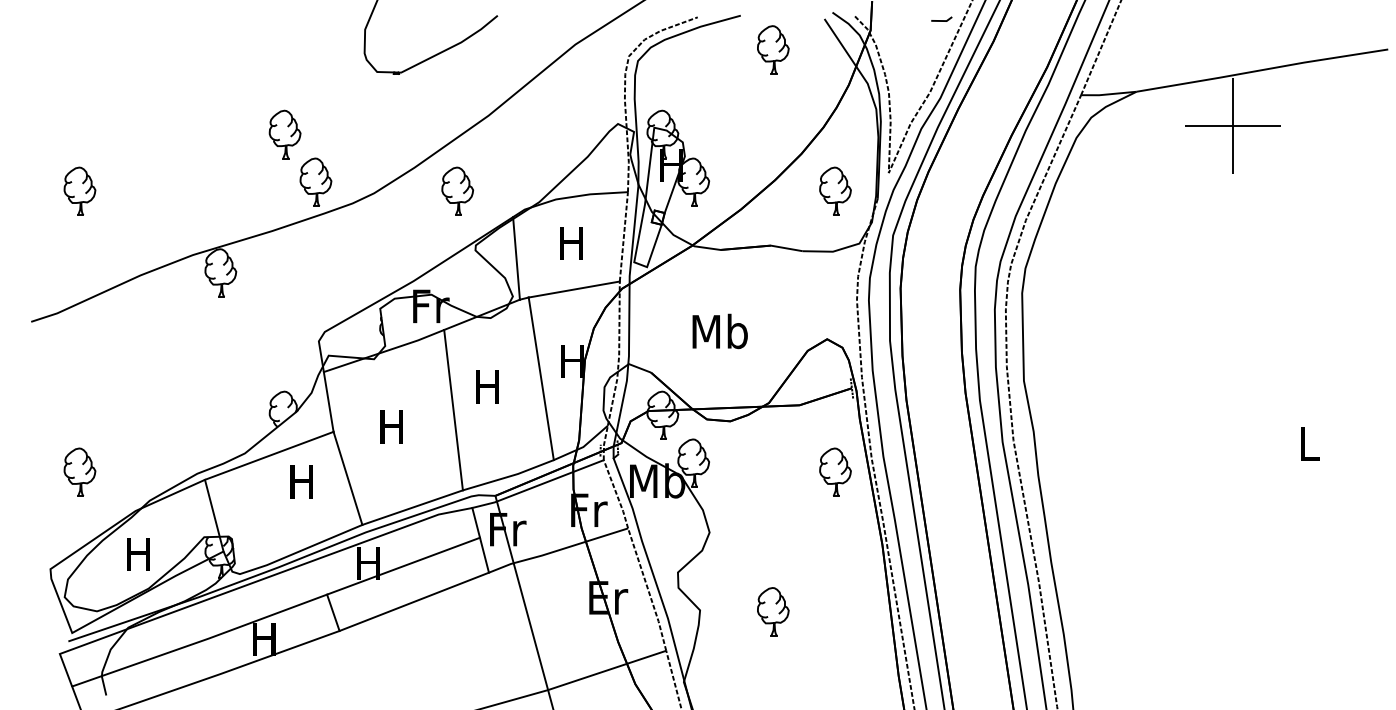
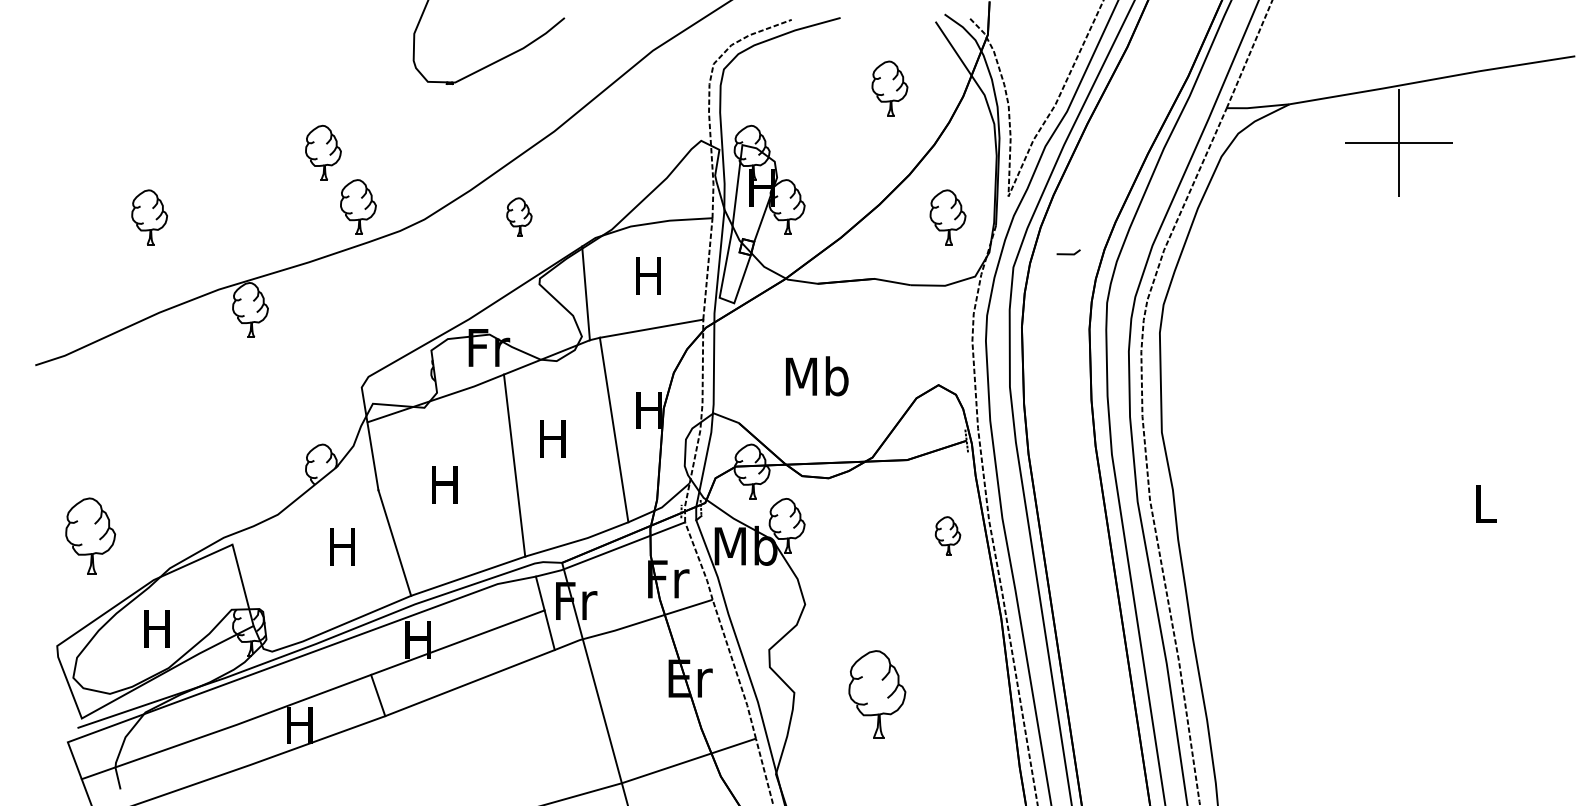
line: (941, 20) -> (1068, 253), moved
part: (773, 49) -> (890, 88), moved
part: (79, 190) -> (149, 216), moved
part: (457, 190) -> (519, 216), size x0.7
line: (269, 455) -> (305, 517), removed
part: (79, 471) -> (90, 535), size x1.4
part: (835, 471) -> (948, 535), size x0.7
part: (773, 611) -> (877, 694), size x1.6

